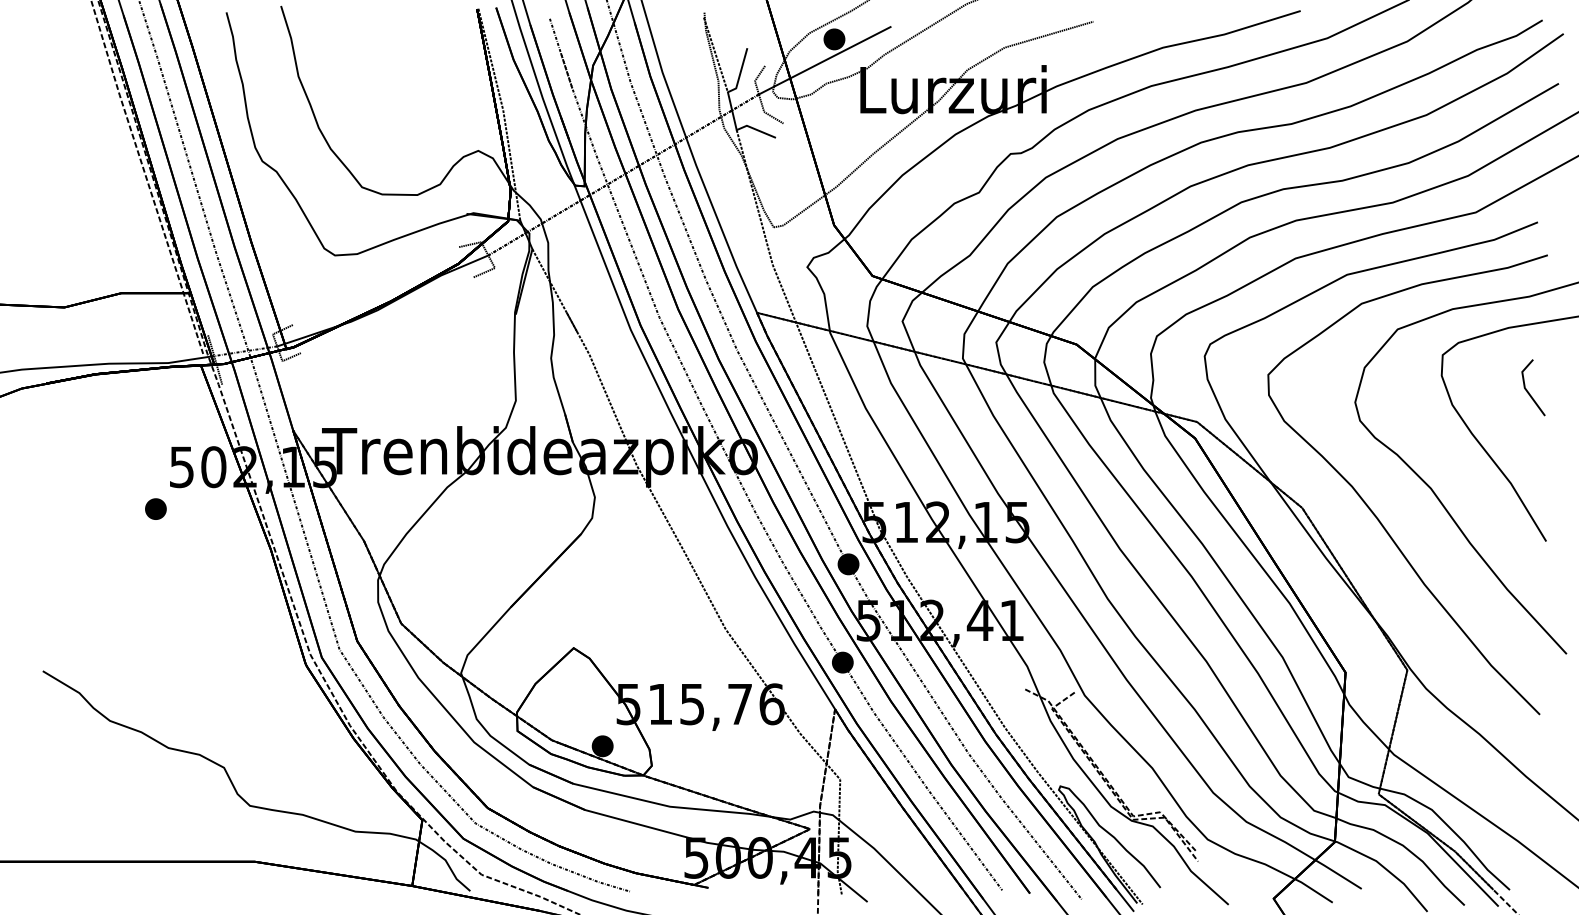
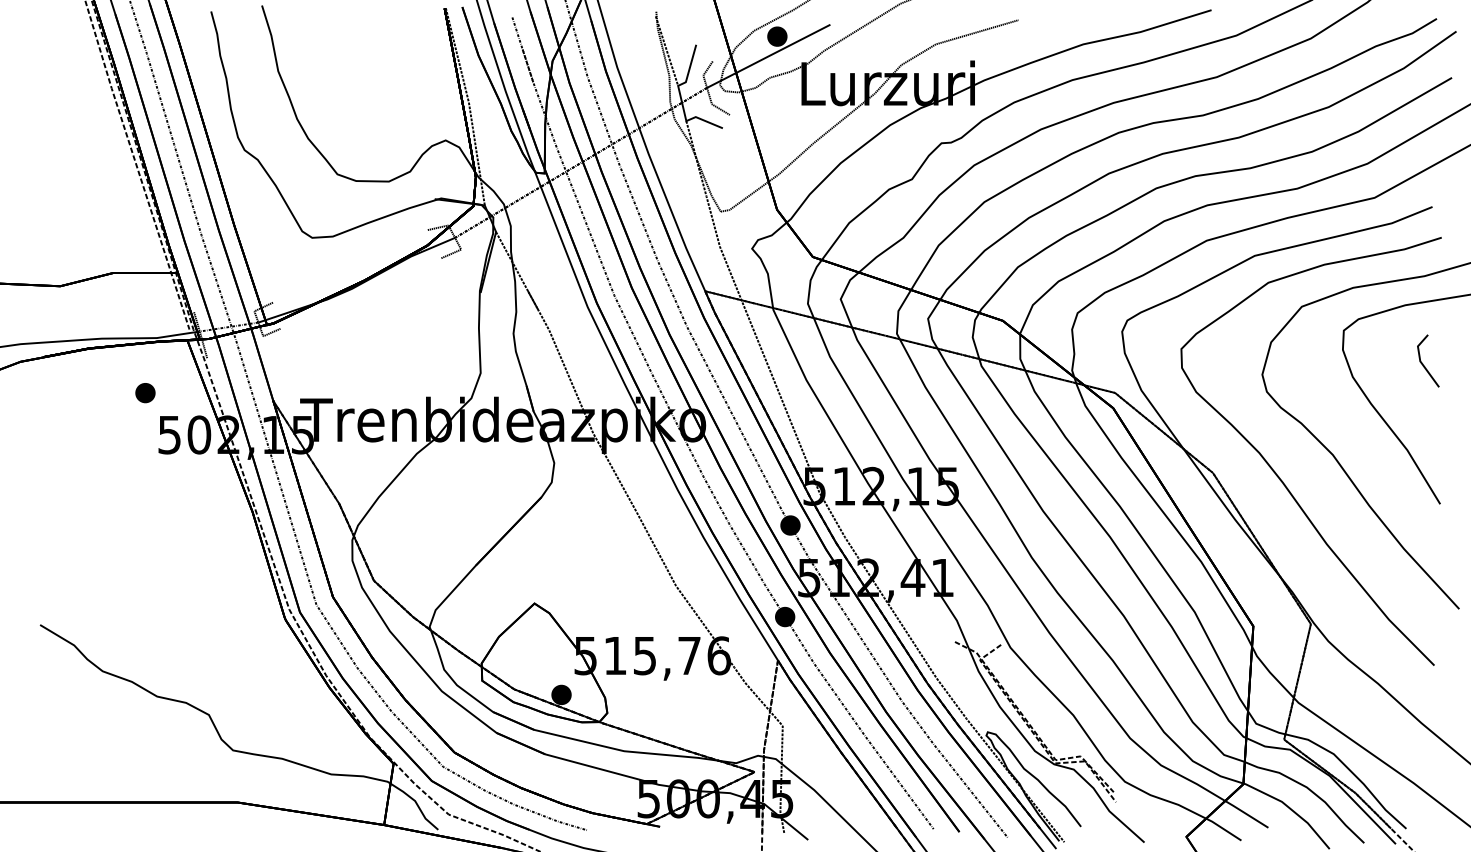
part: (155, 509) -> (145, 393), moved

